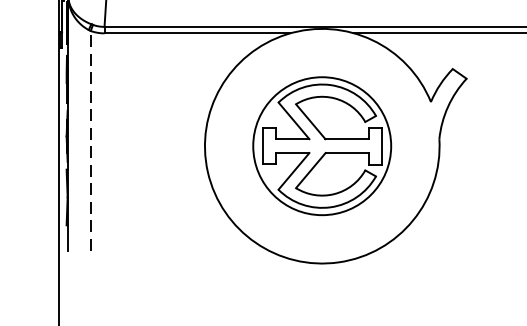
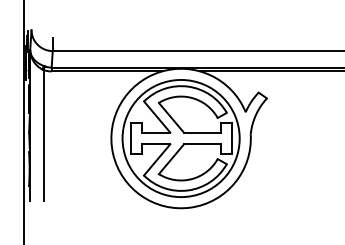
line: (90, 139) -> (43, 134), dashed -> solid
part: (321, 146) -> (180, 138), size x1.43

